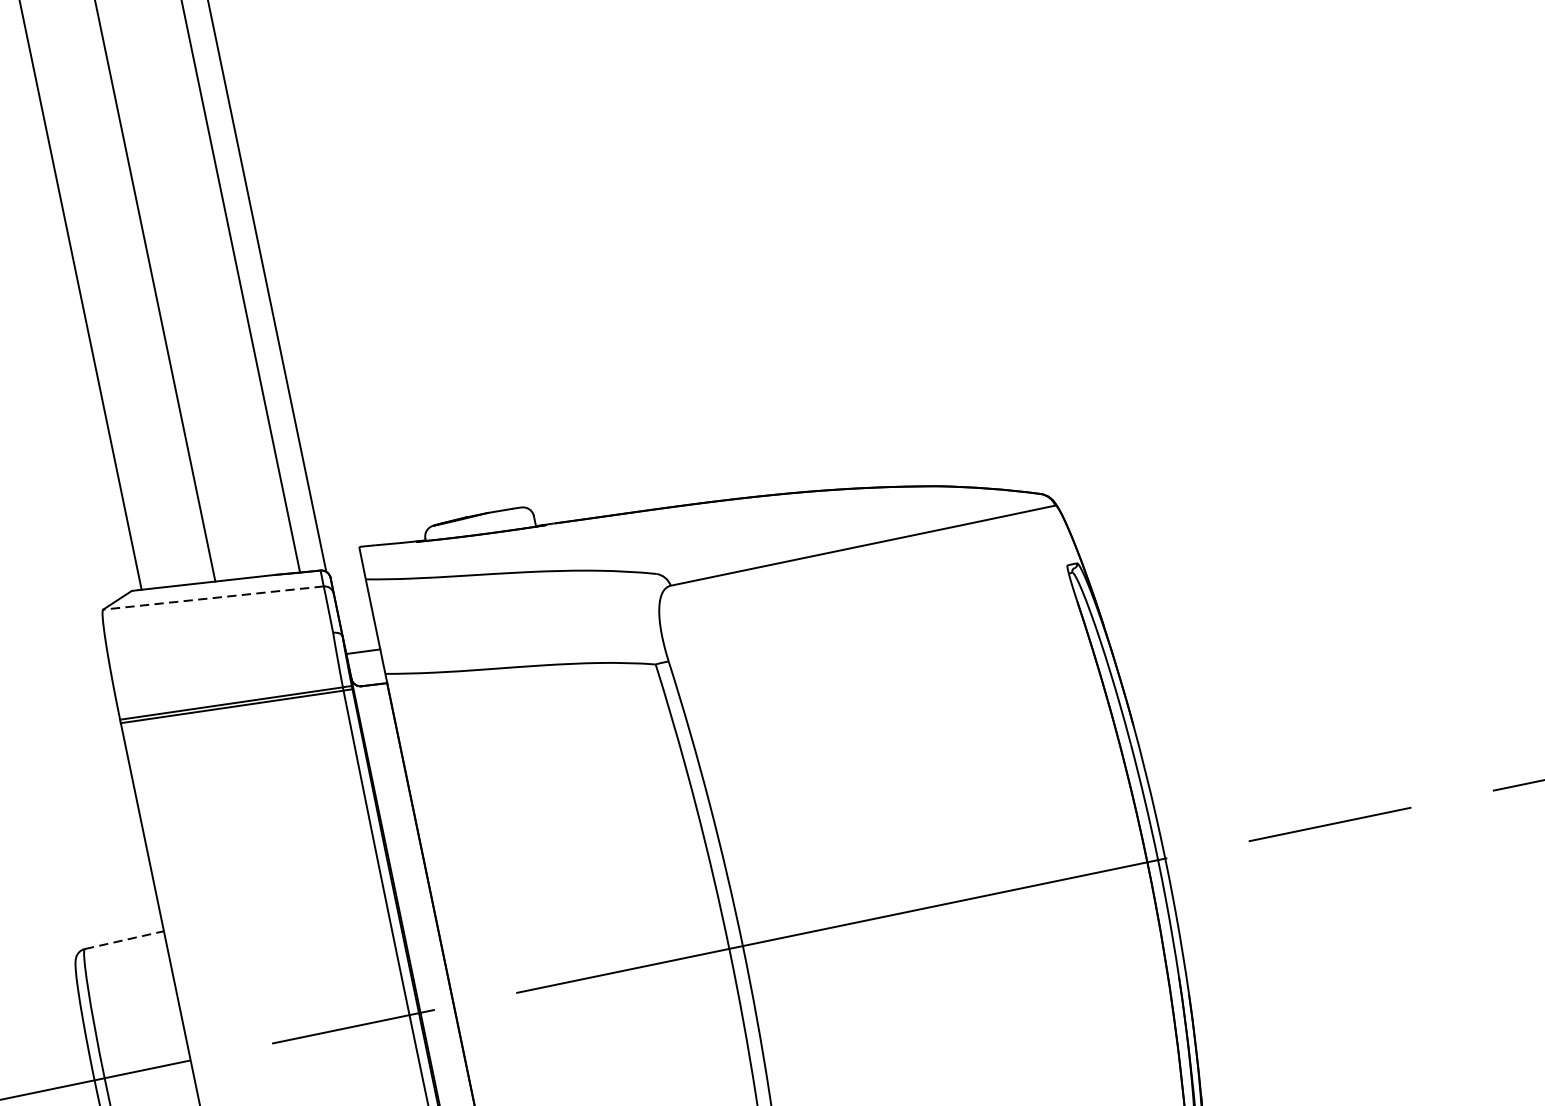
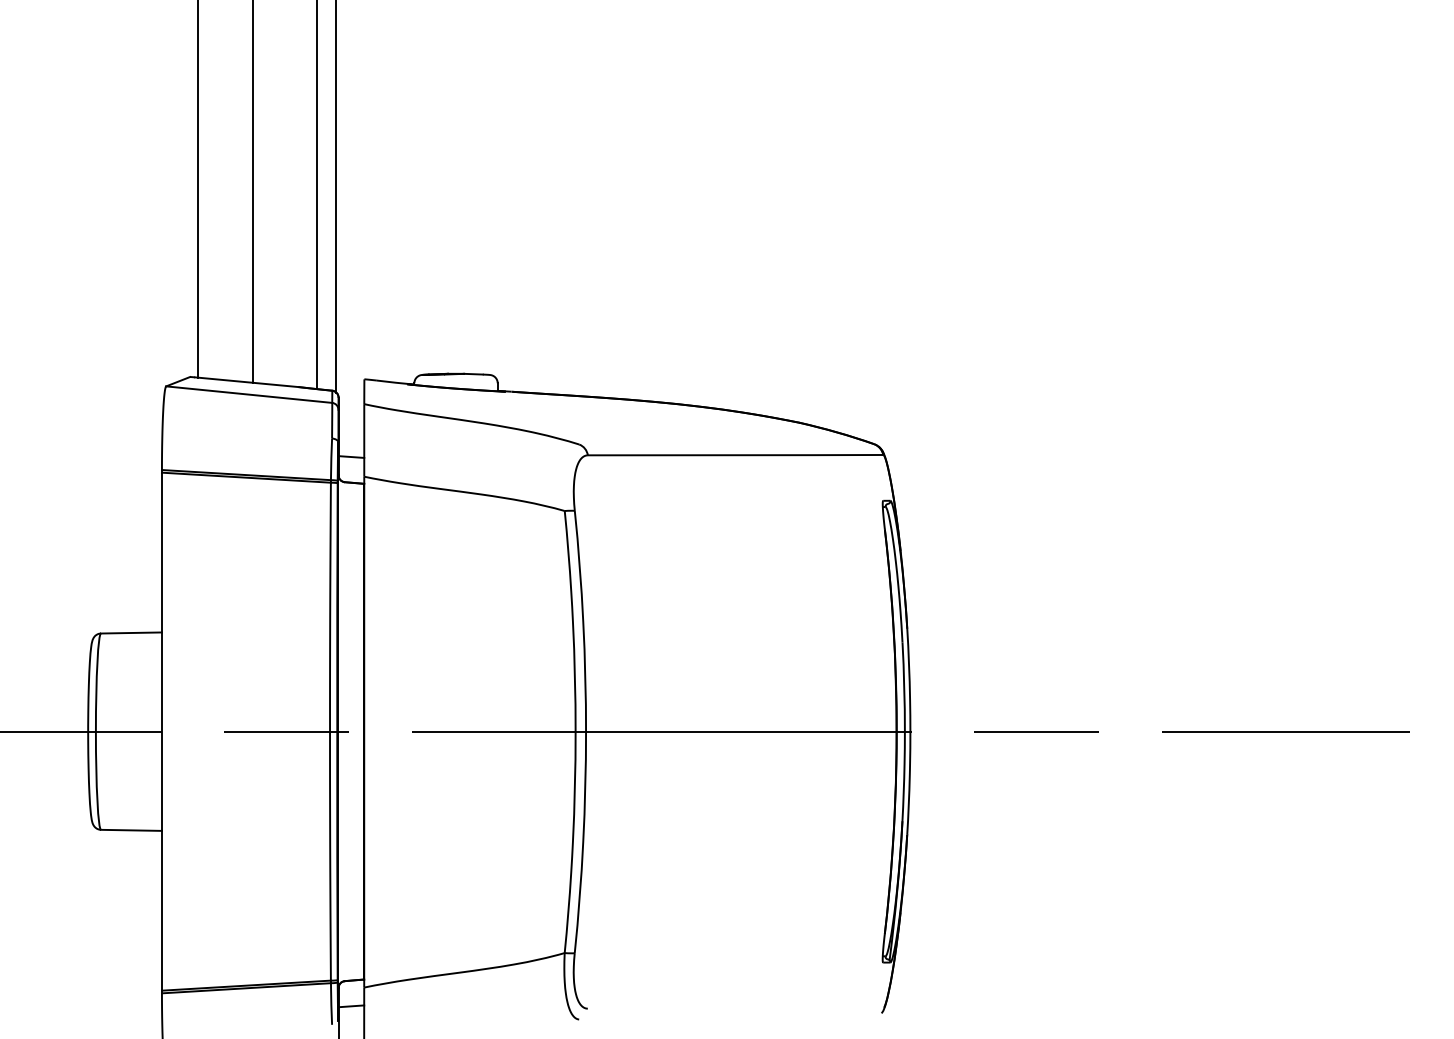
line: (212, 598) -> (248, 394), dashed -> solid
line: (125, 939) -> (132, 632), dashed -> solid

